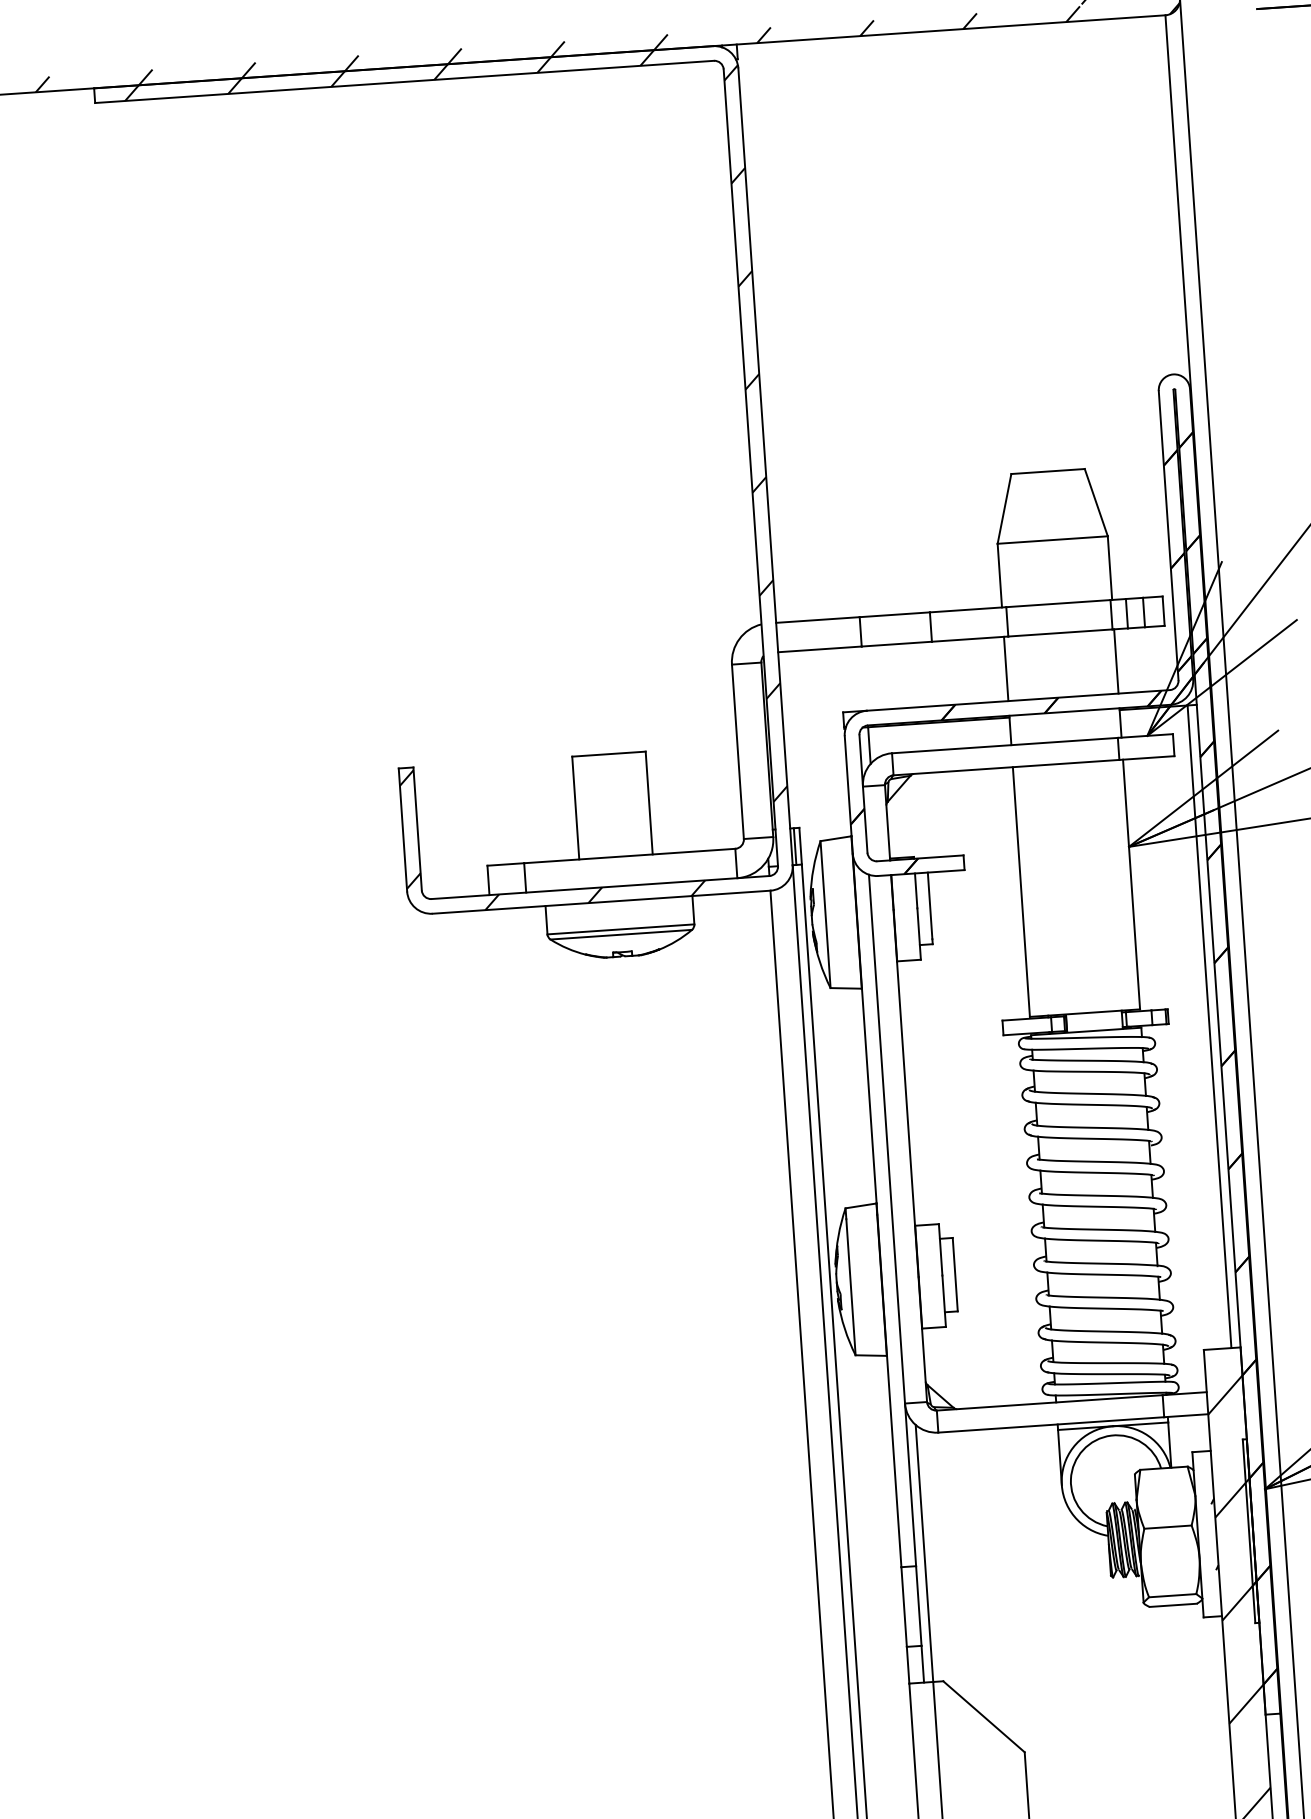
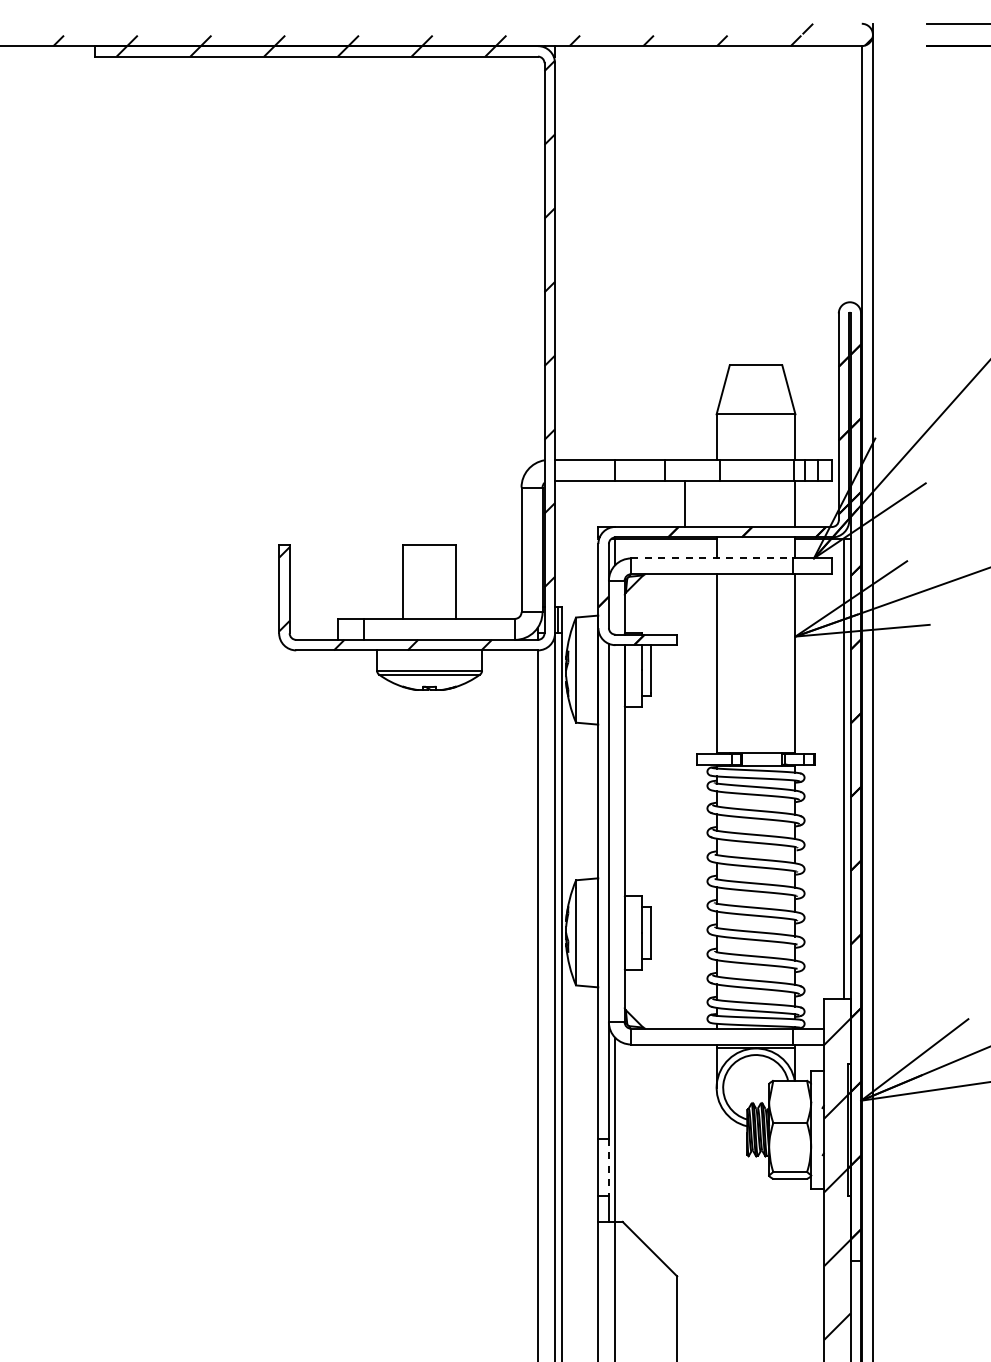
line: (1005, 668) -> (684, 503), moved
line: (1005, 745) -> (712, 558), solid -> dashed
line: (918, 1606) -> (608, 1167), solid -> dashed

